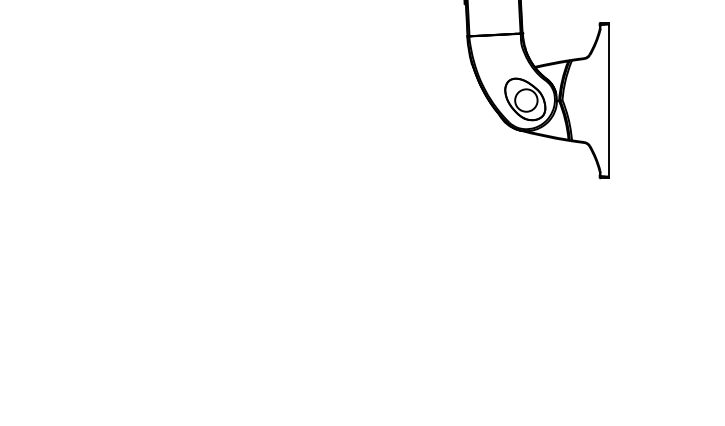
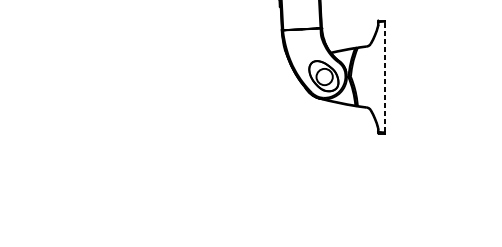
line: (608, 100) -> (384, 76), solid -> dashed

